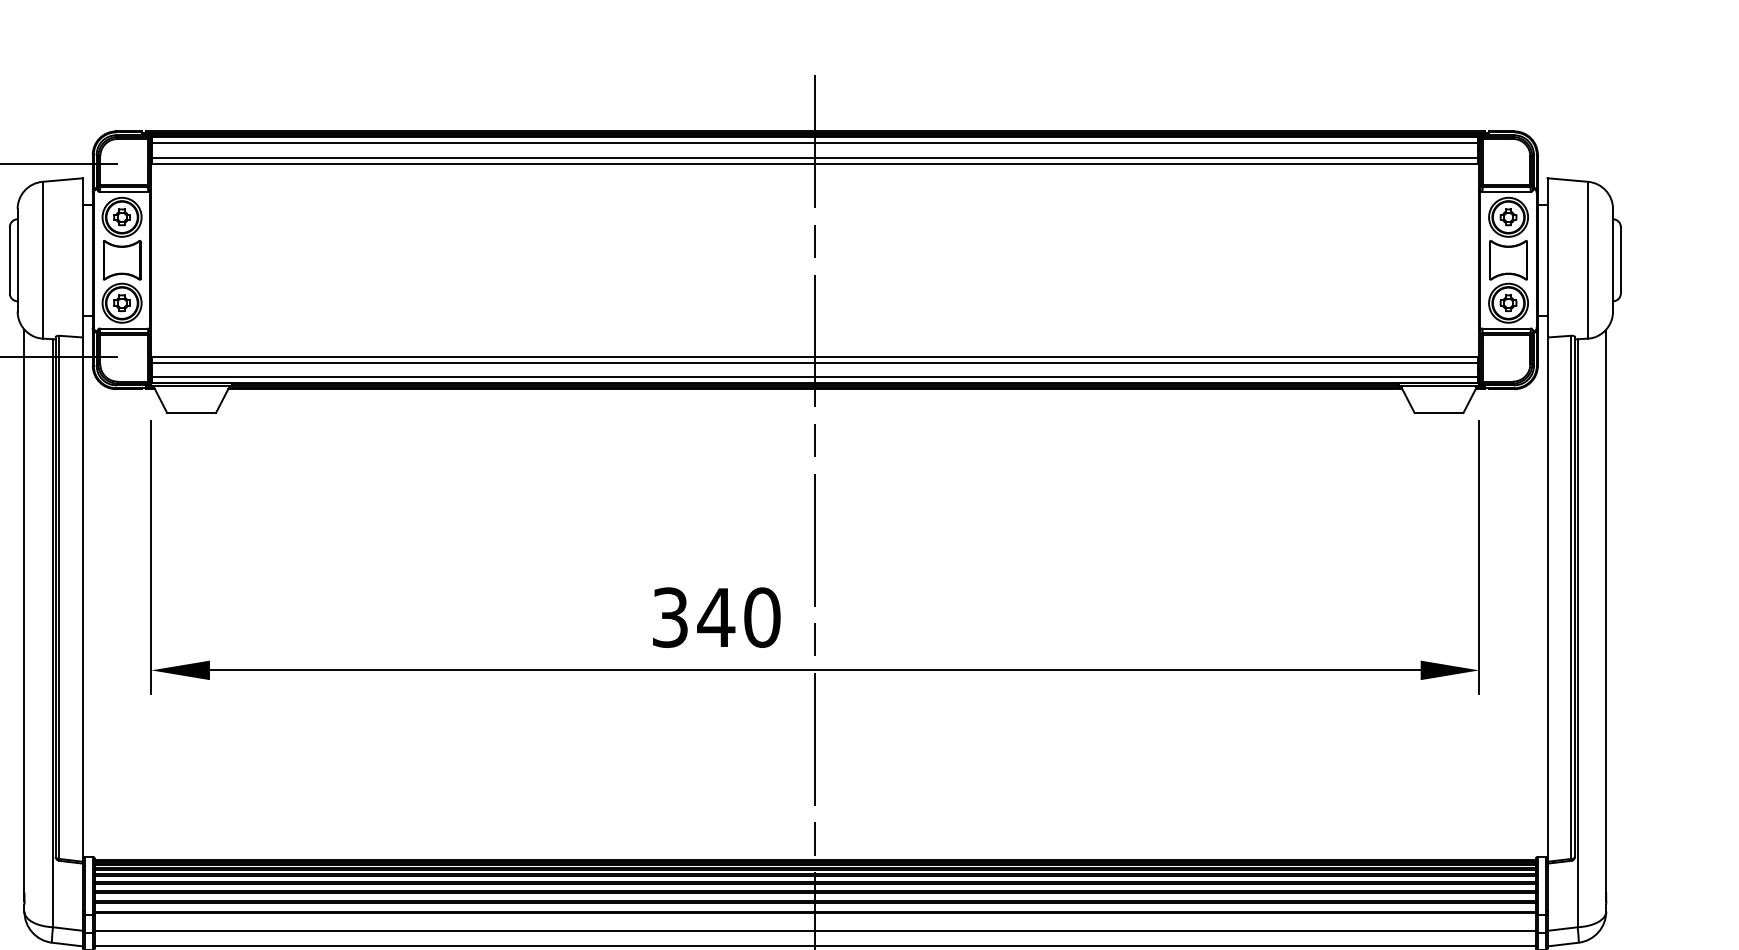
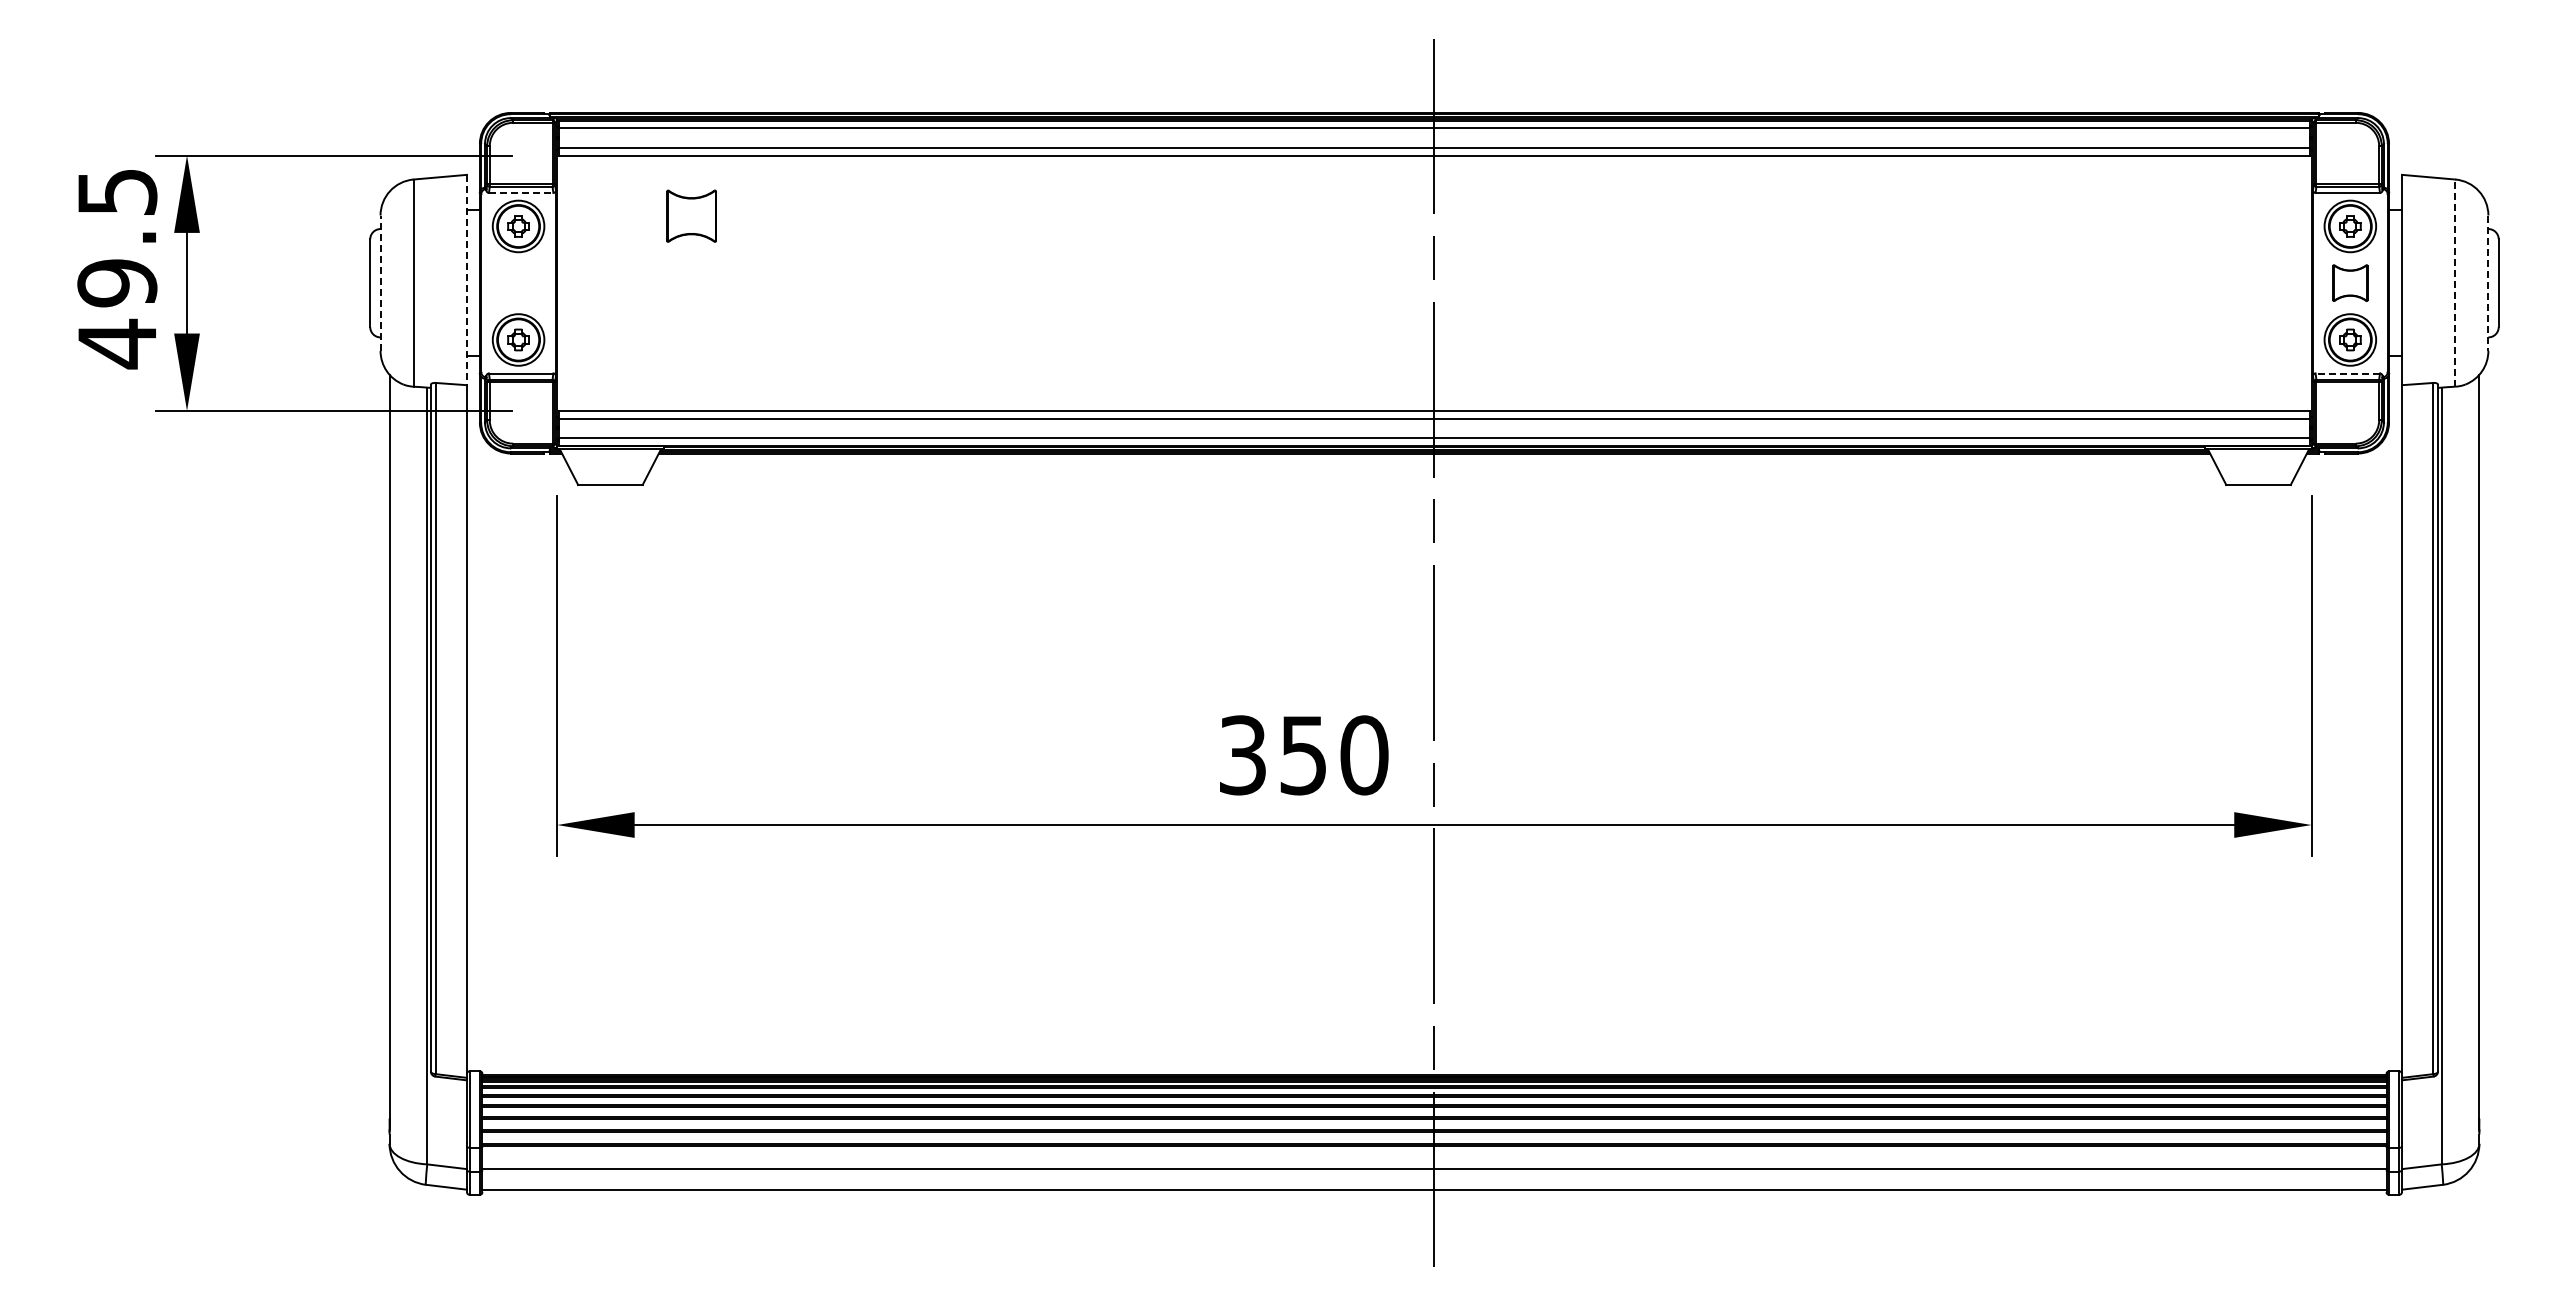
line: (124, 191) -> (521, 192), solid -> dashed
line: (82, 258) -> (466, 280), solid -> dashed
part: (122, 259) -> (691, 215), moved
part: (1508, 259) -> (2350, 282), size x0.7
line: (17, 260) -> (380, 283), solid -> dashed
line: (1588, 260) -> (2455, 283), solid -> dashed
line: (1613, 260) -> (2488, 283), solid -> dashed
line: (1506, 328) -> (2347, 373), solid -> dashed
text: (716, 617) -> (1303, 755), 340 -> 350

